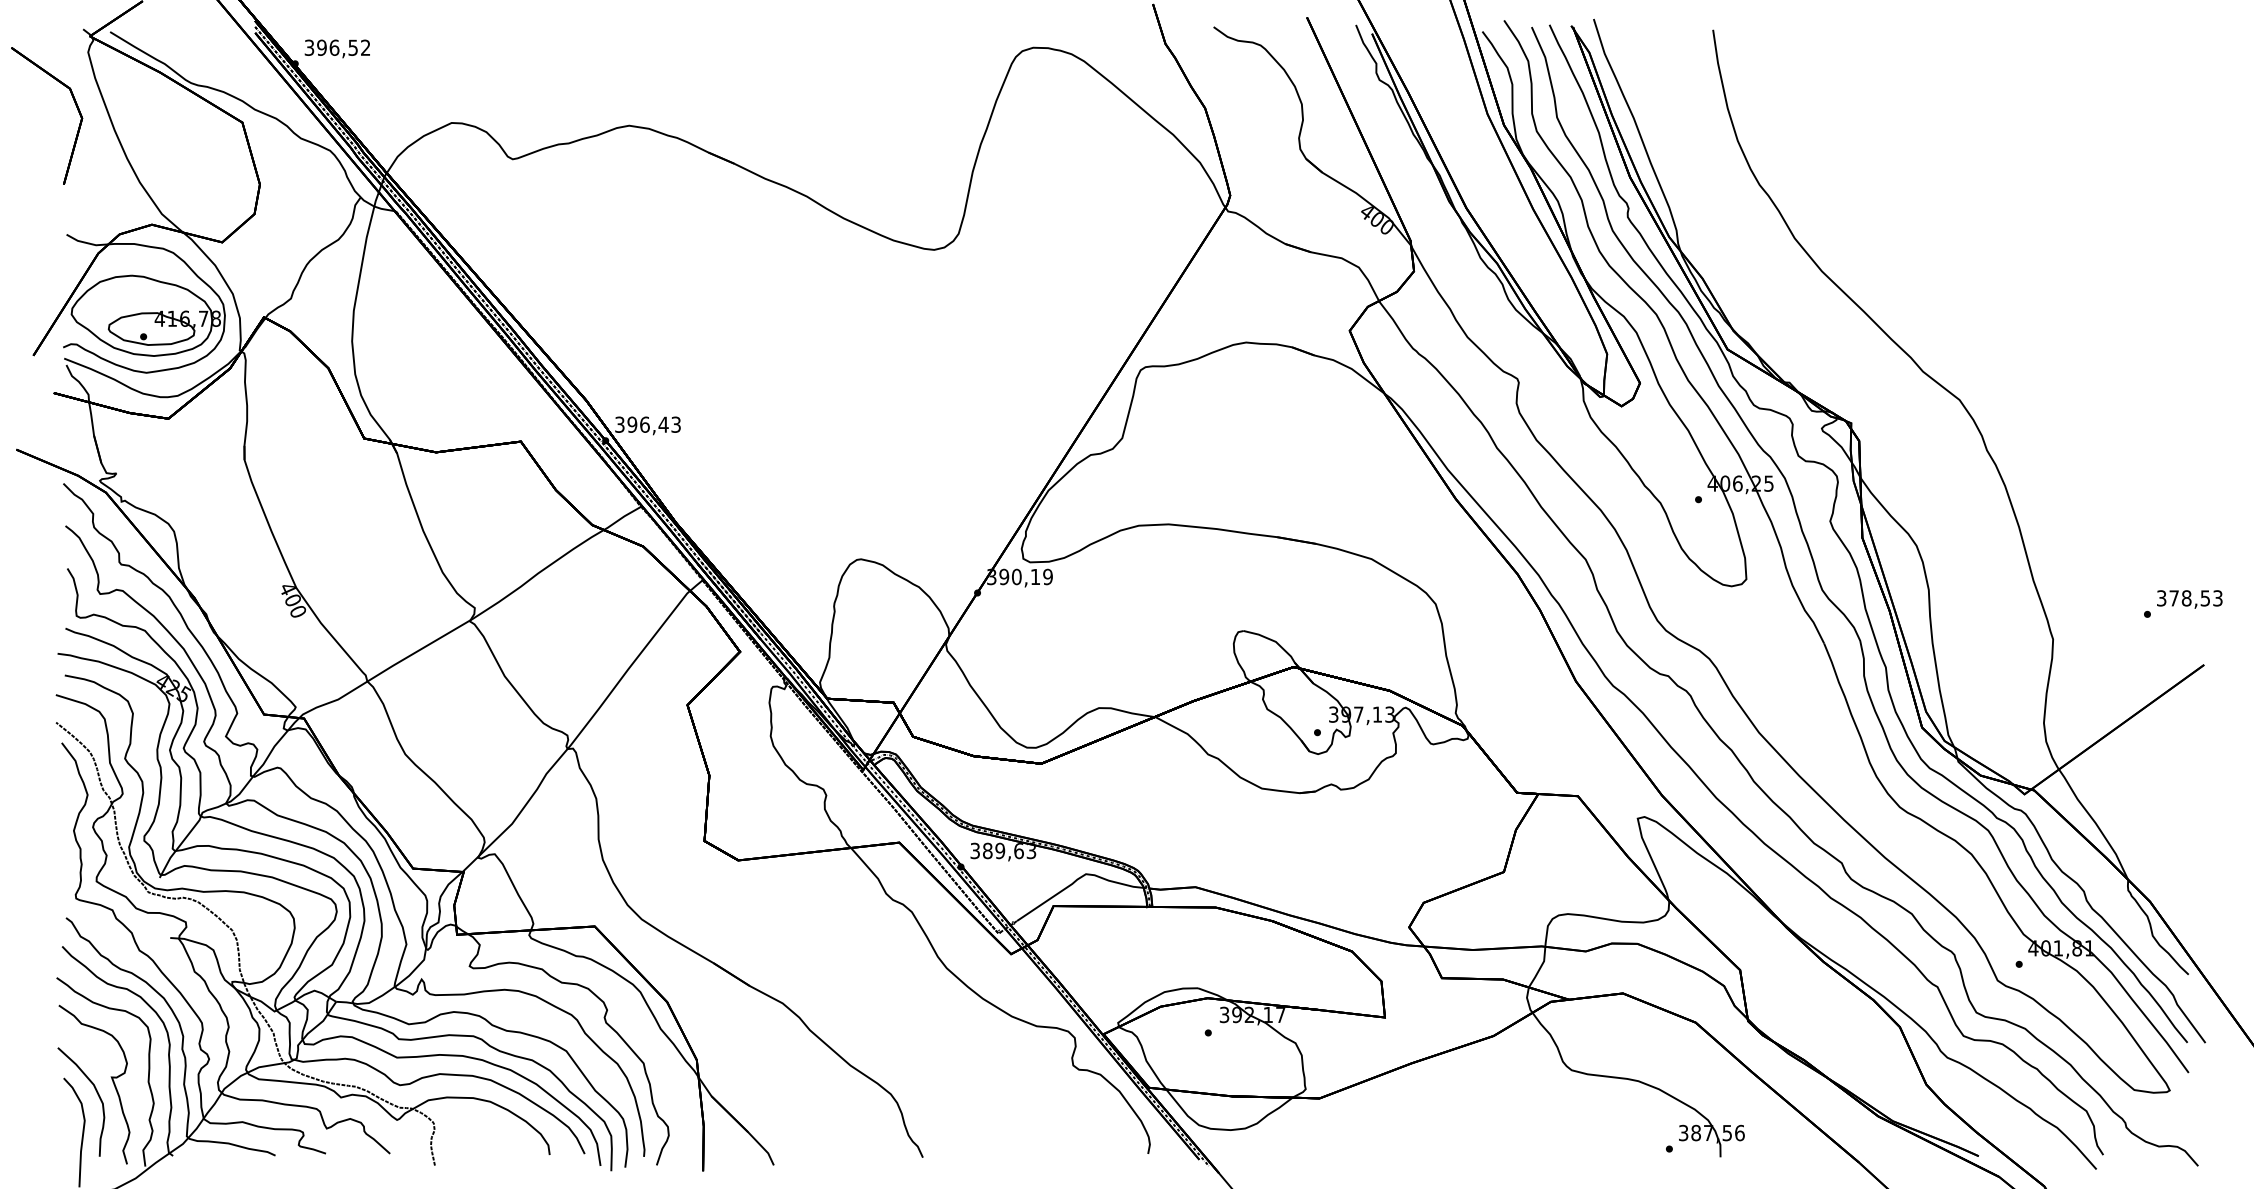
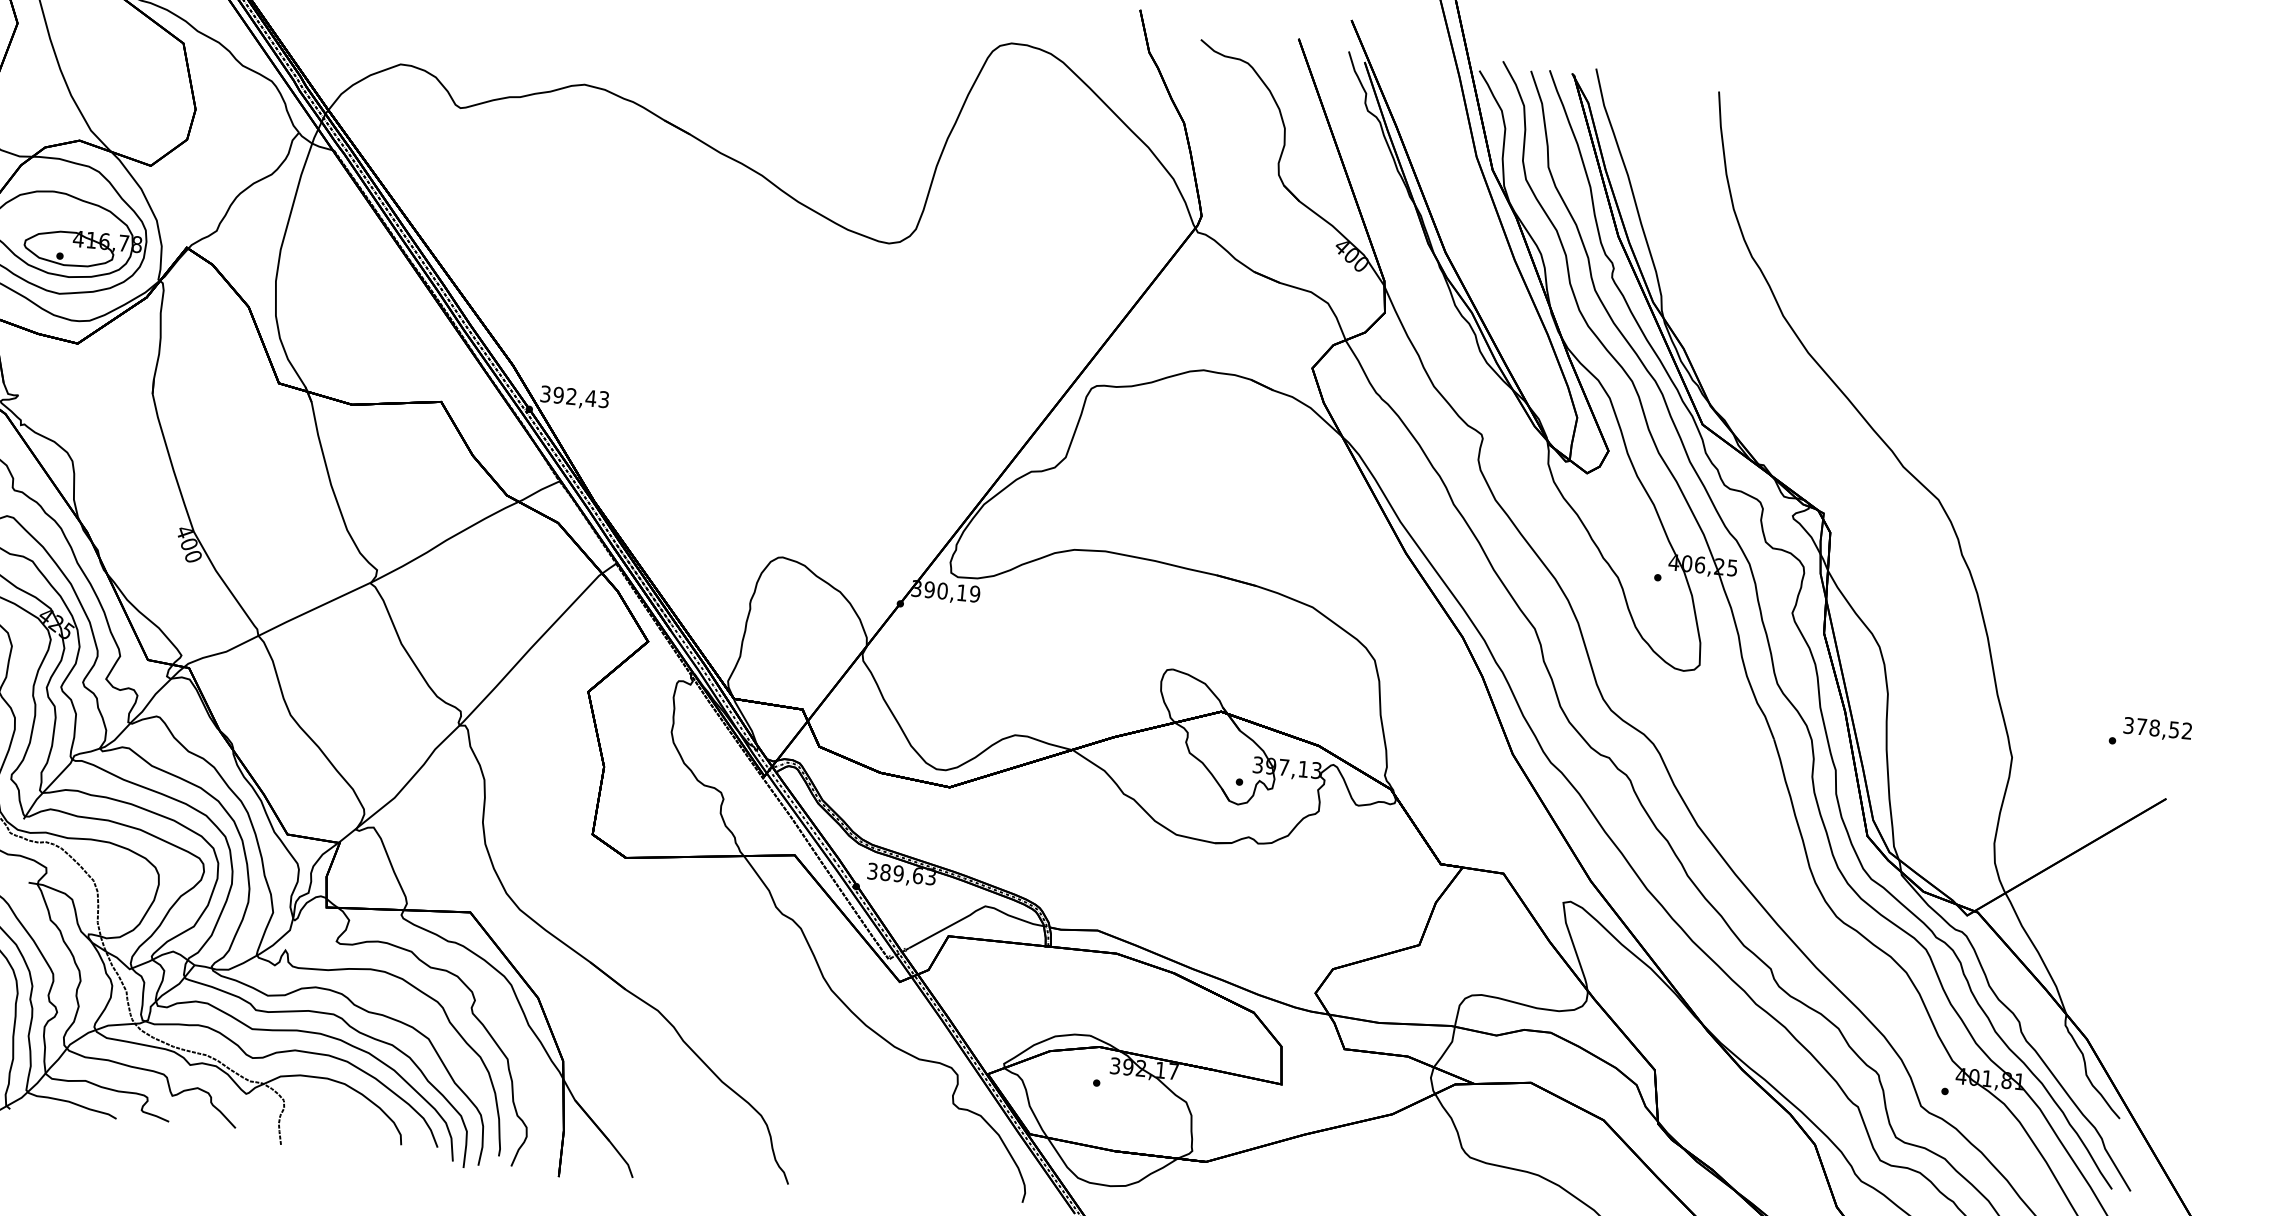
text: (644, 424) -> (571, 396), 396,43 -> 392,43
text: (2217, 598) -> (2186, 731), 378,53 -> 378,52

